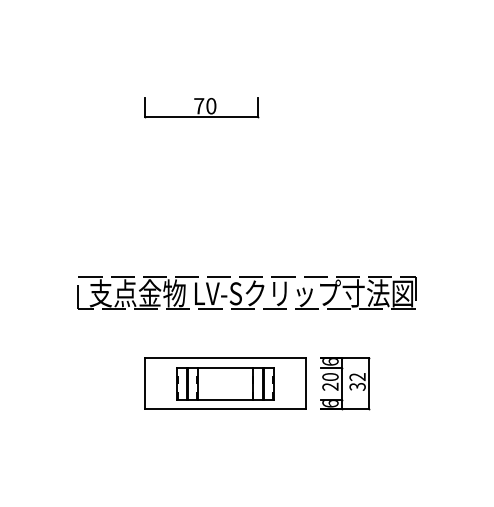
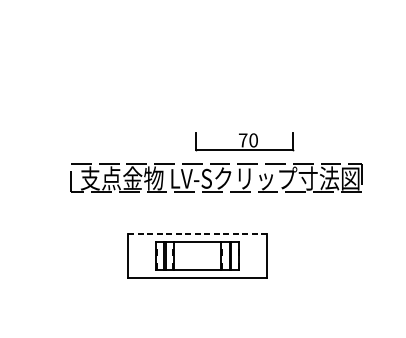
part: (201, 107) -> (245, 141), moved
line: (225, 357) -> (197, 233), solid -> dashed
part: (345, 383) -> (301, 256), removed

